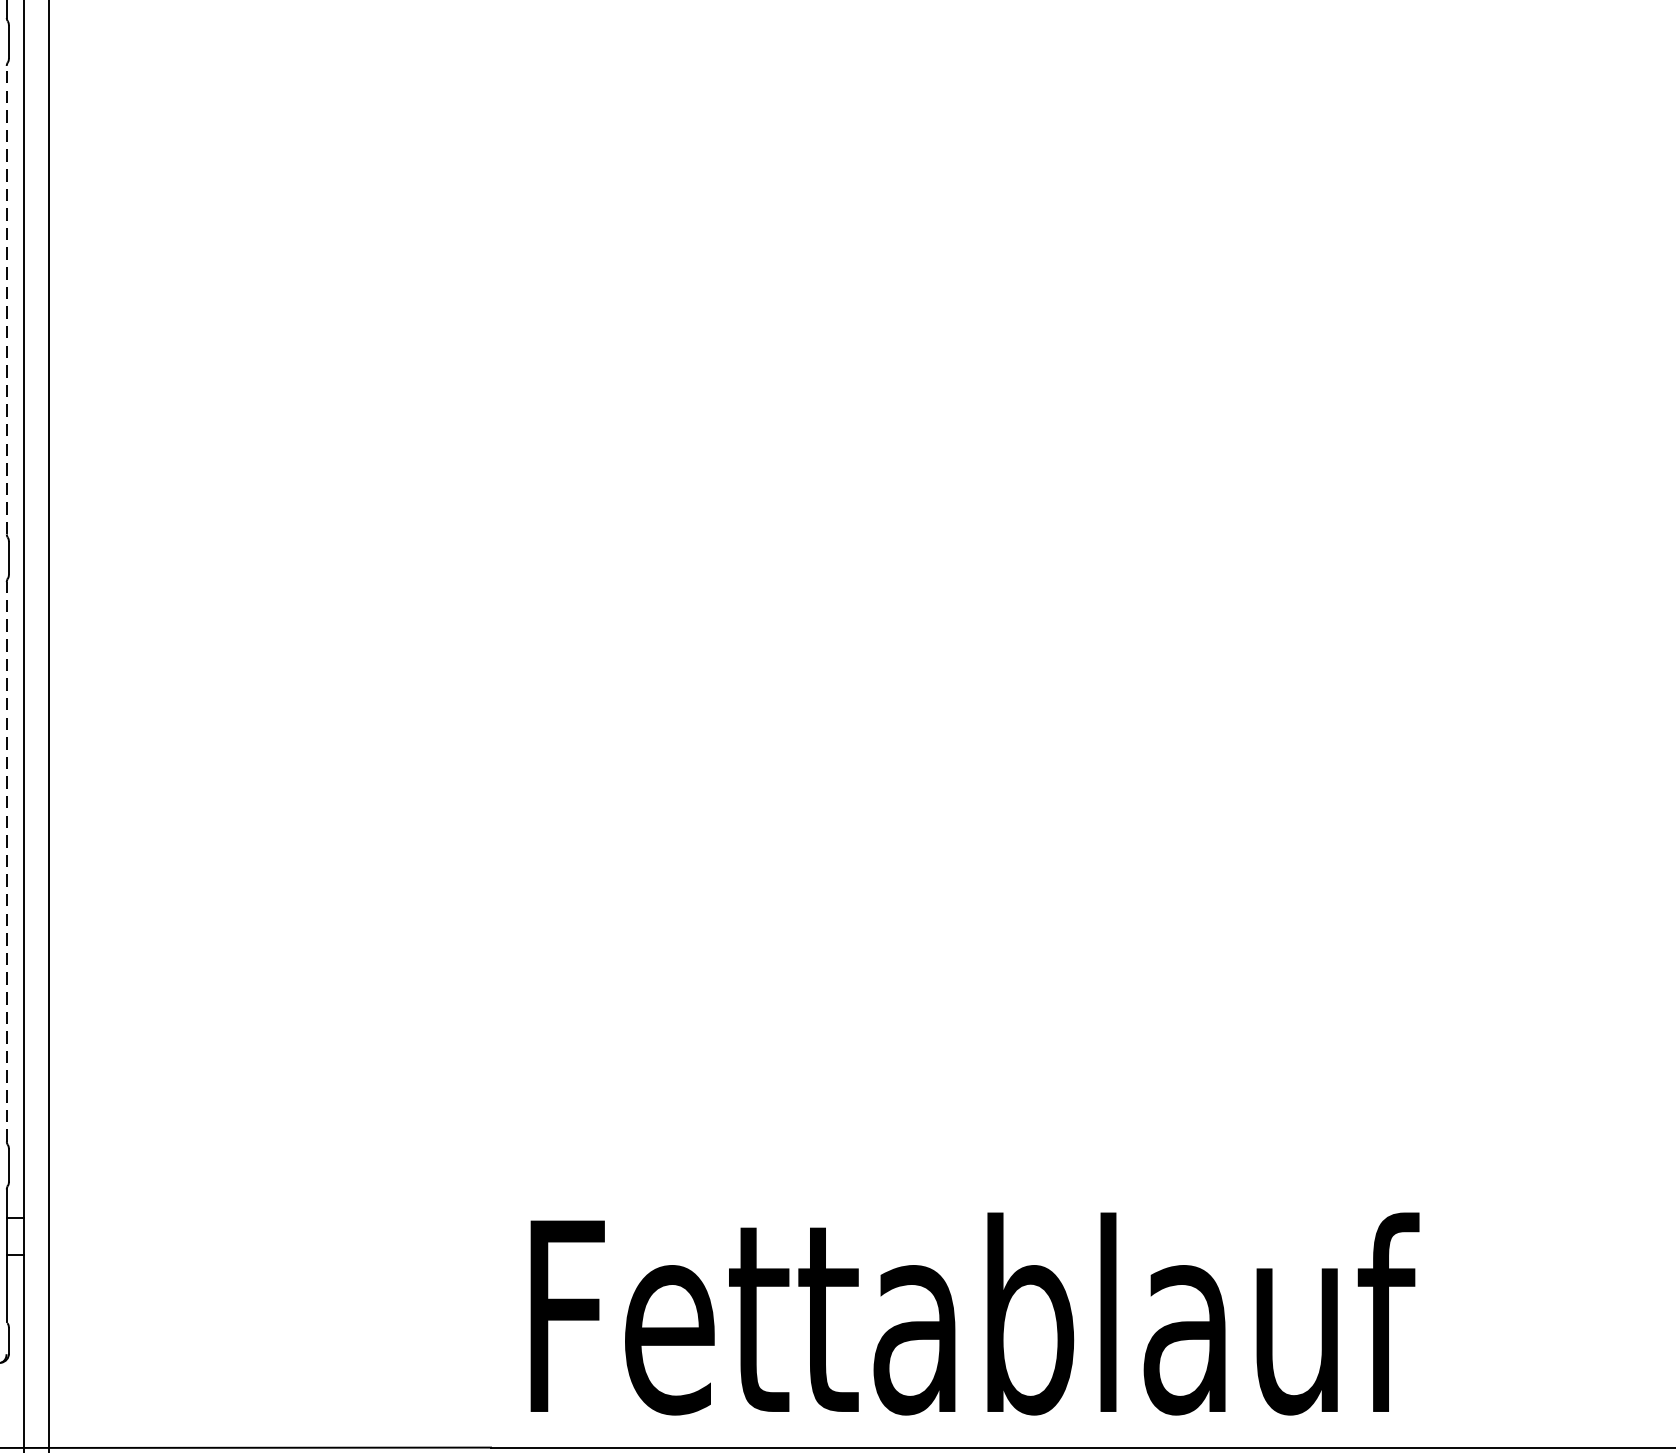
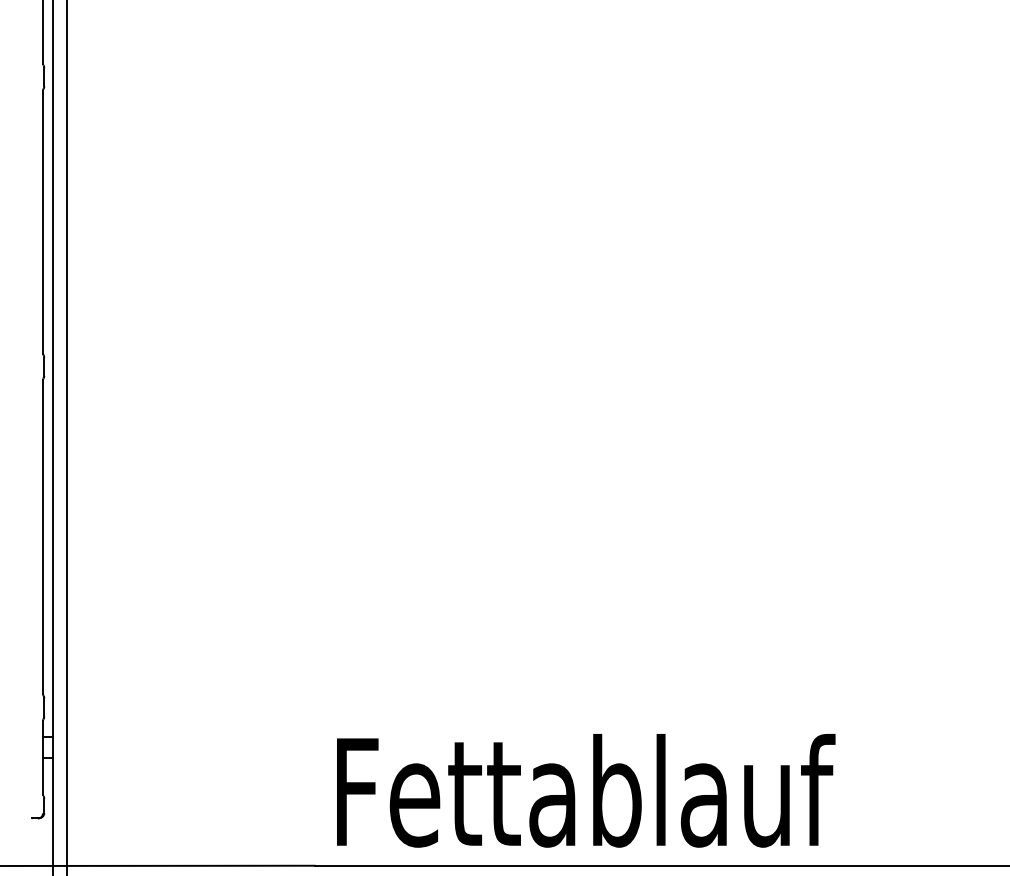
line: (7, 299) -> (43, 221), dashed -> solid
line: (7, 860) -> (43, 536), dashed -> solid

